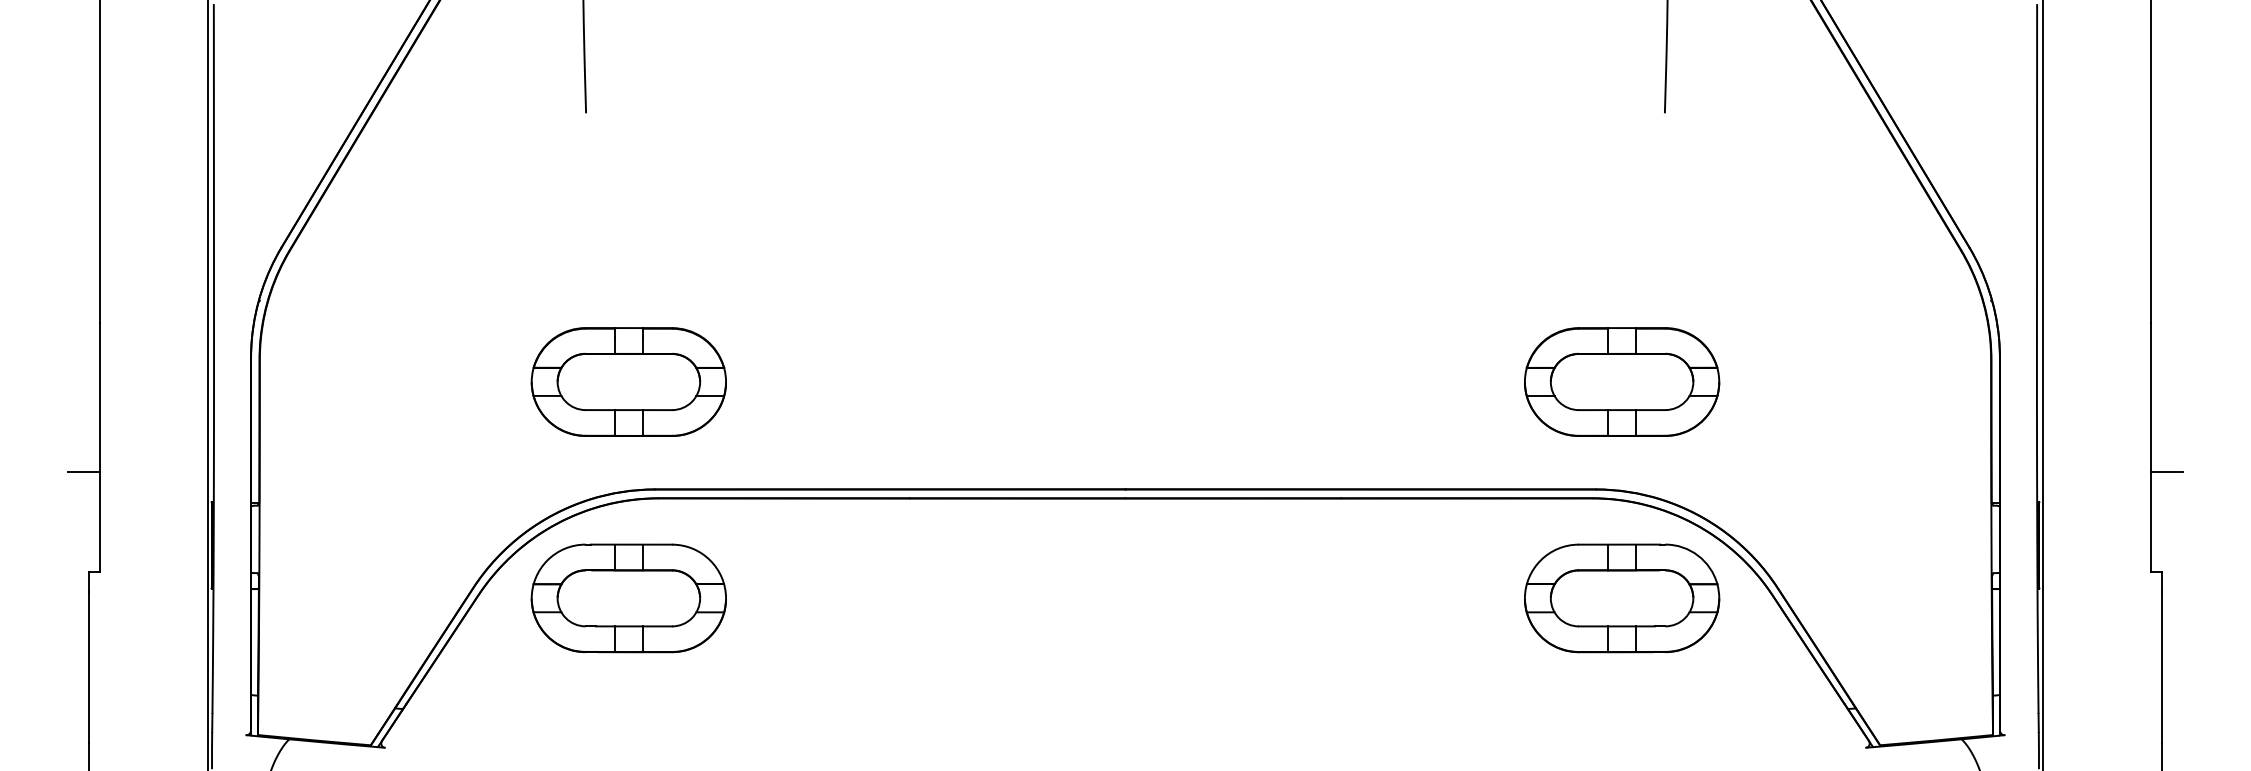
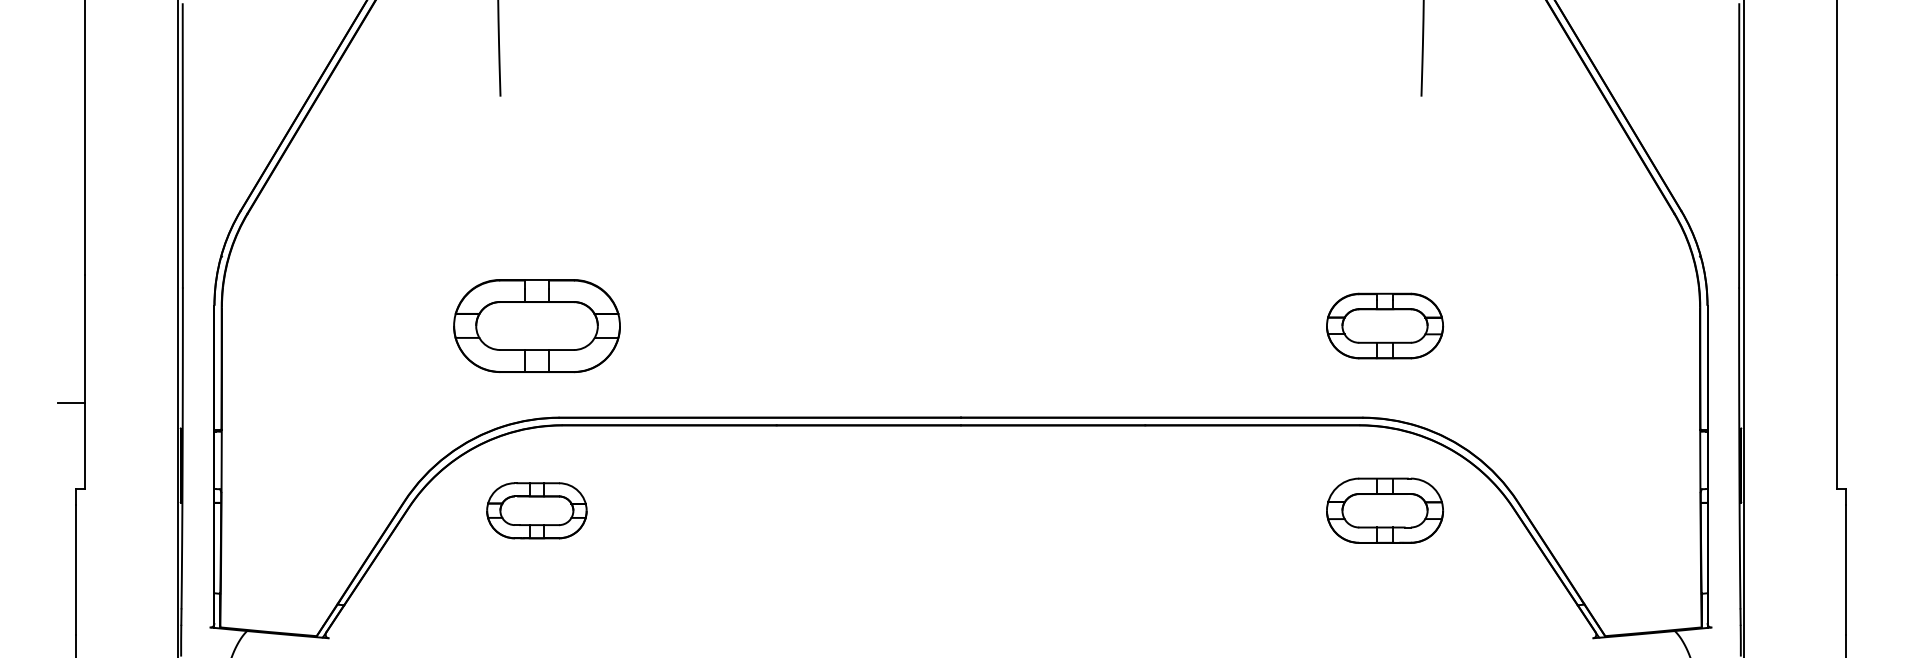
part: (1622, 381) -> (1385, 325), size x0.7
line: (2167, 471) -> (1850, 402), removed
part: (628, 598) -> (536, 510), size x0.6
part: (1622, 598) -> (1385, 510), size x0.7

